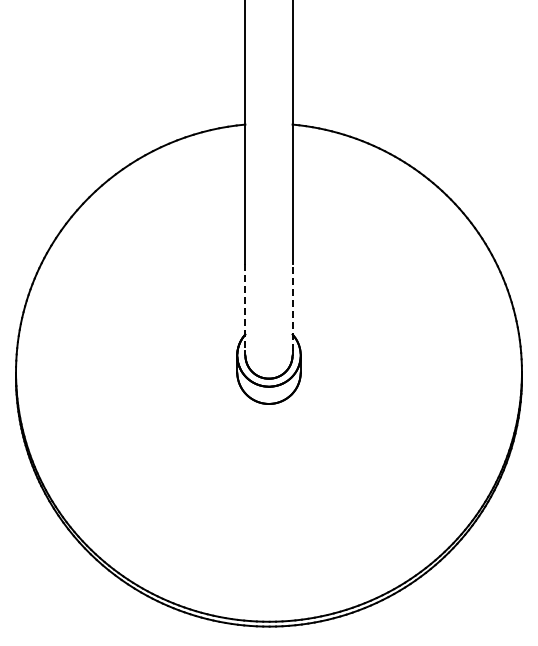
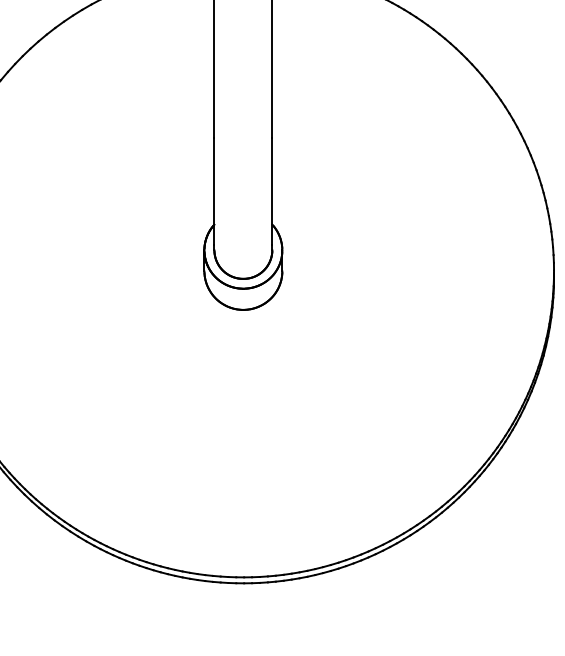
line: (292, 307) -> (272, 191), dashed -> solid
line: (245, 308) -> (214, 192), dashed -> solid

